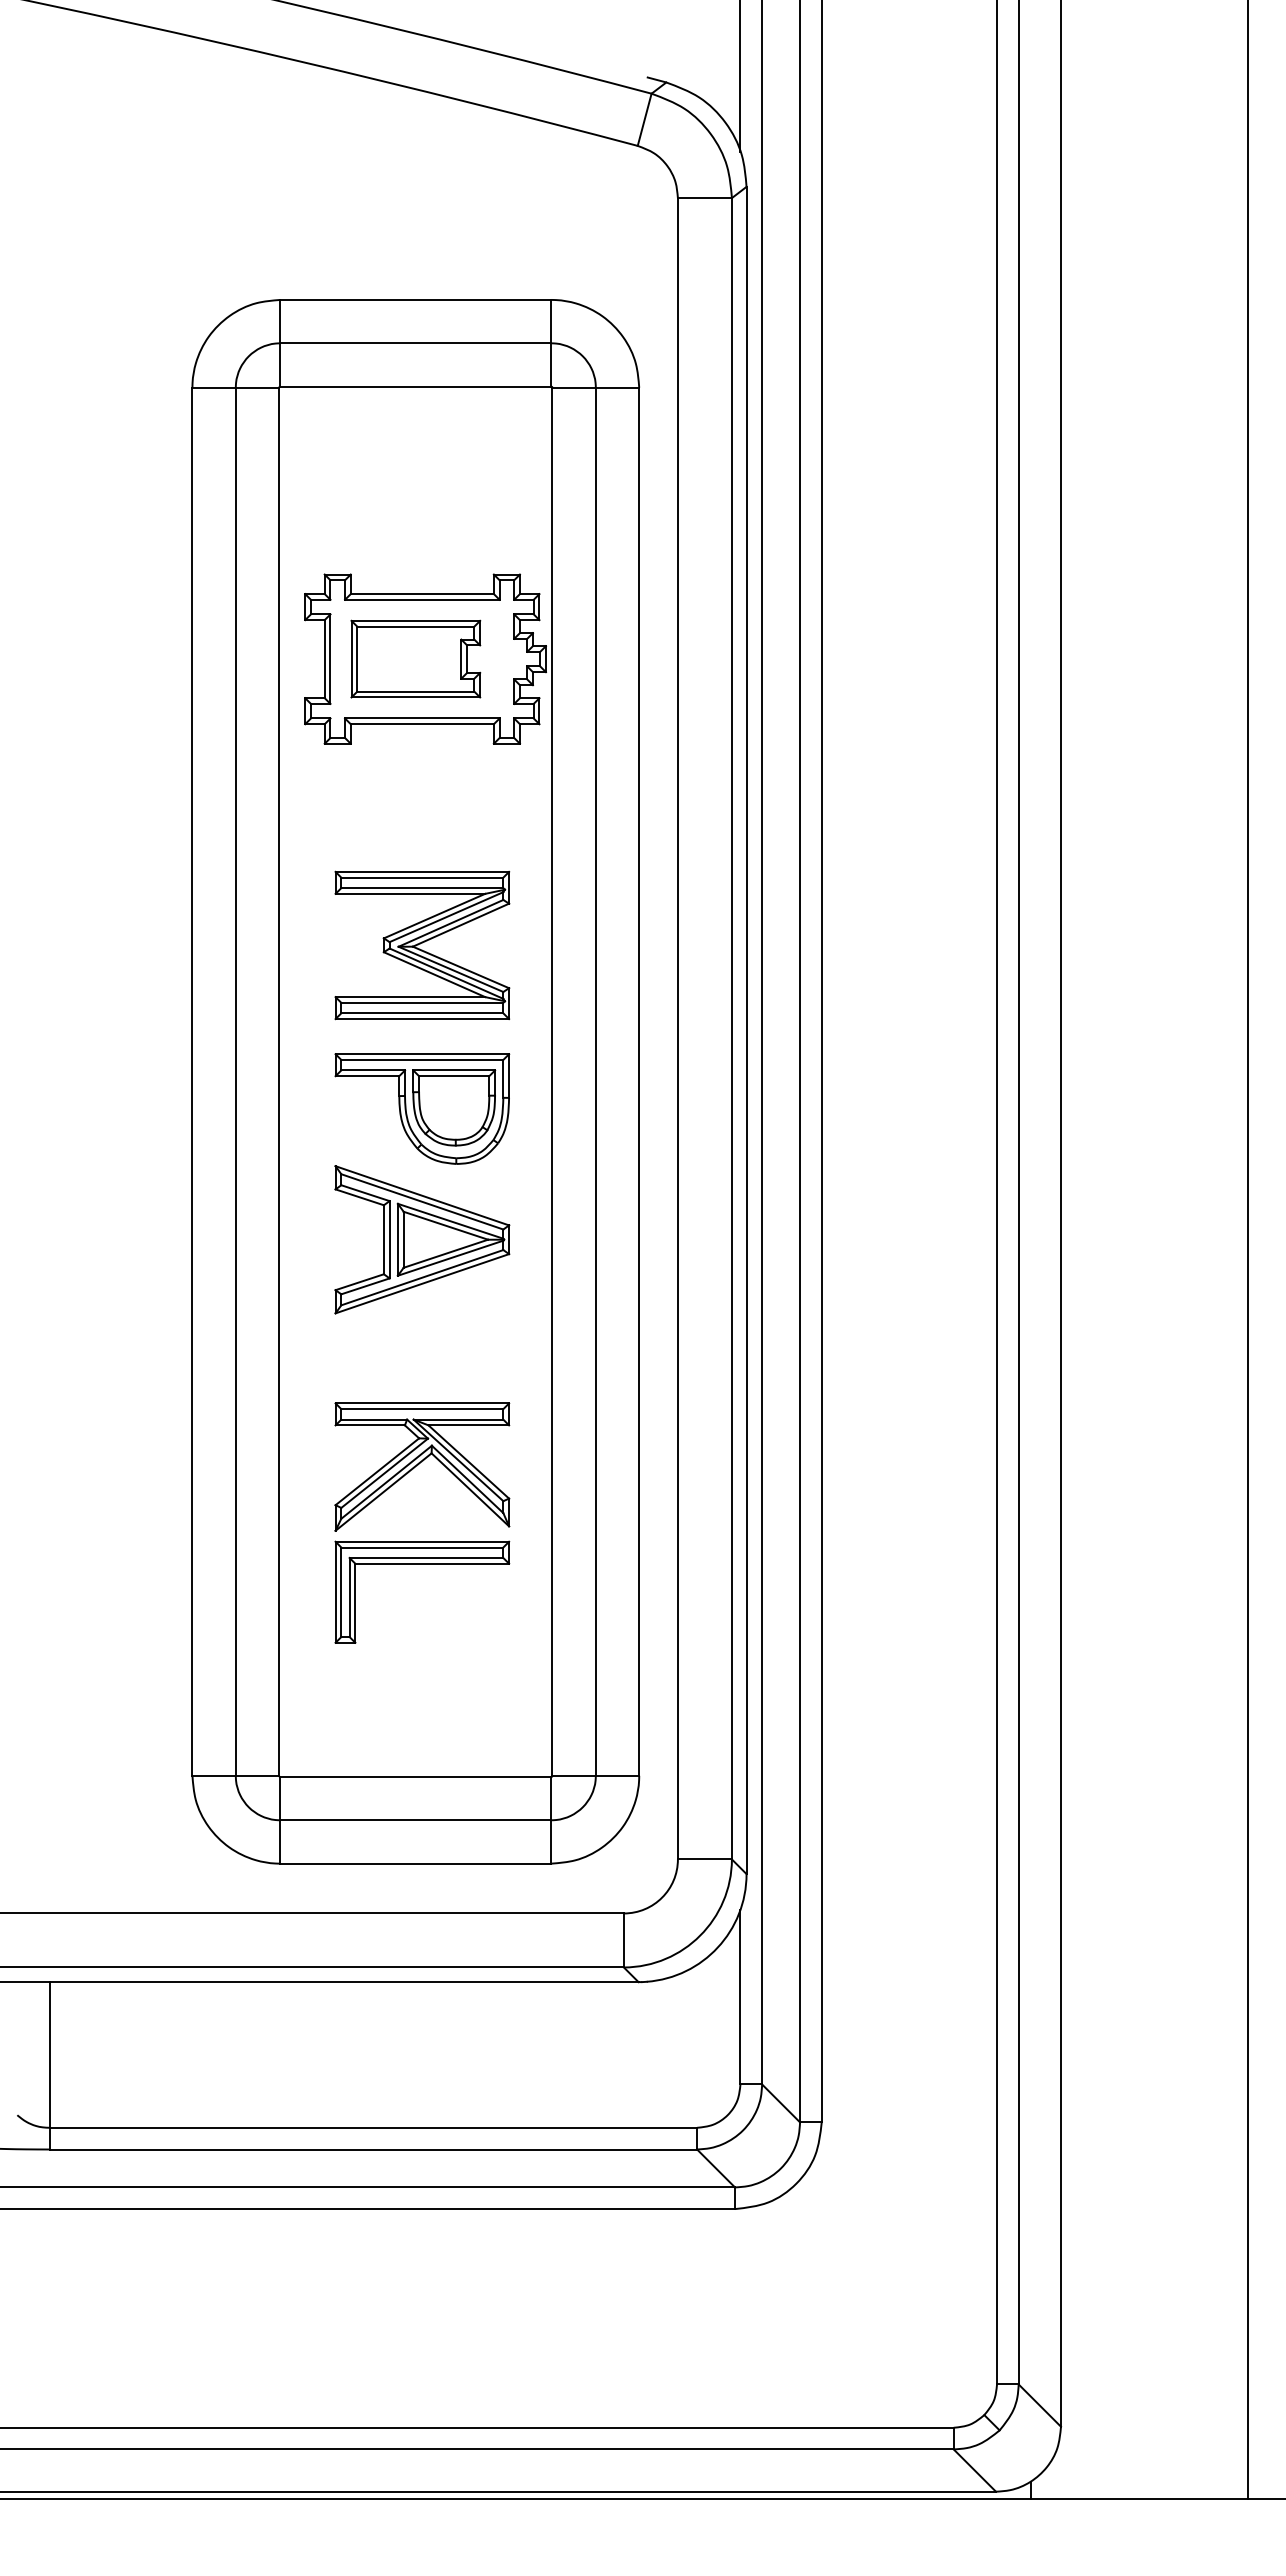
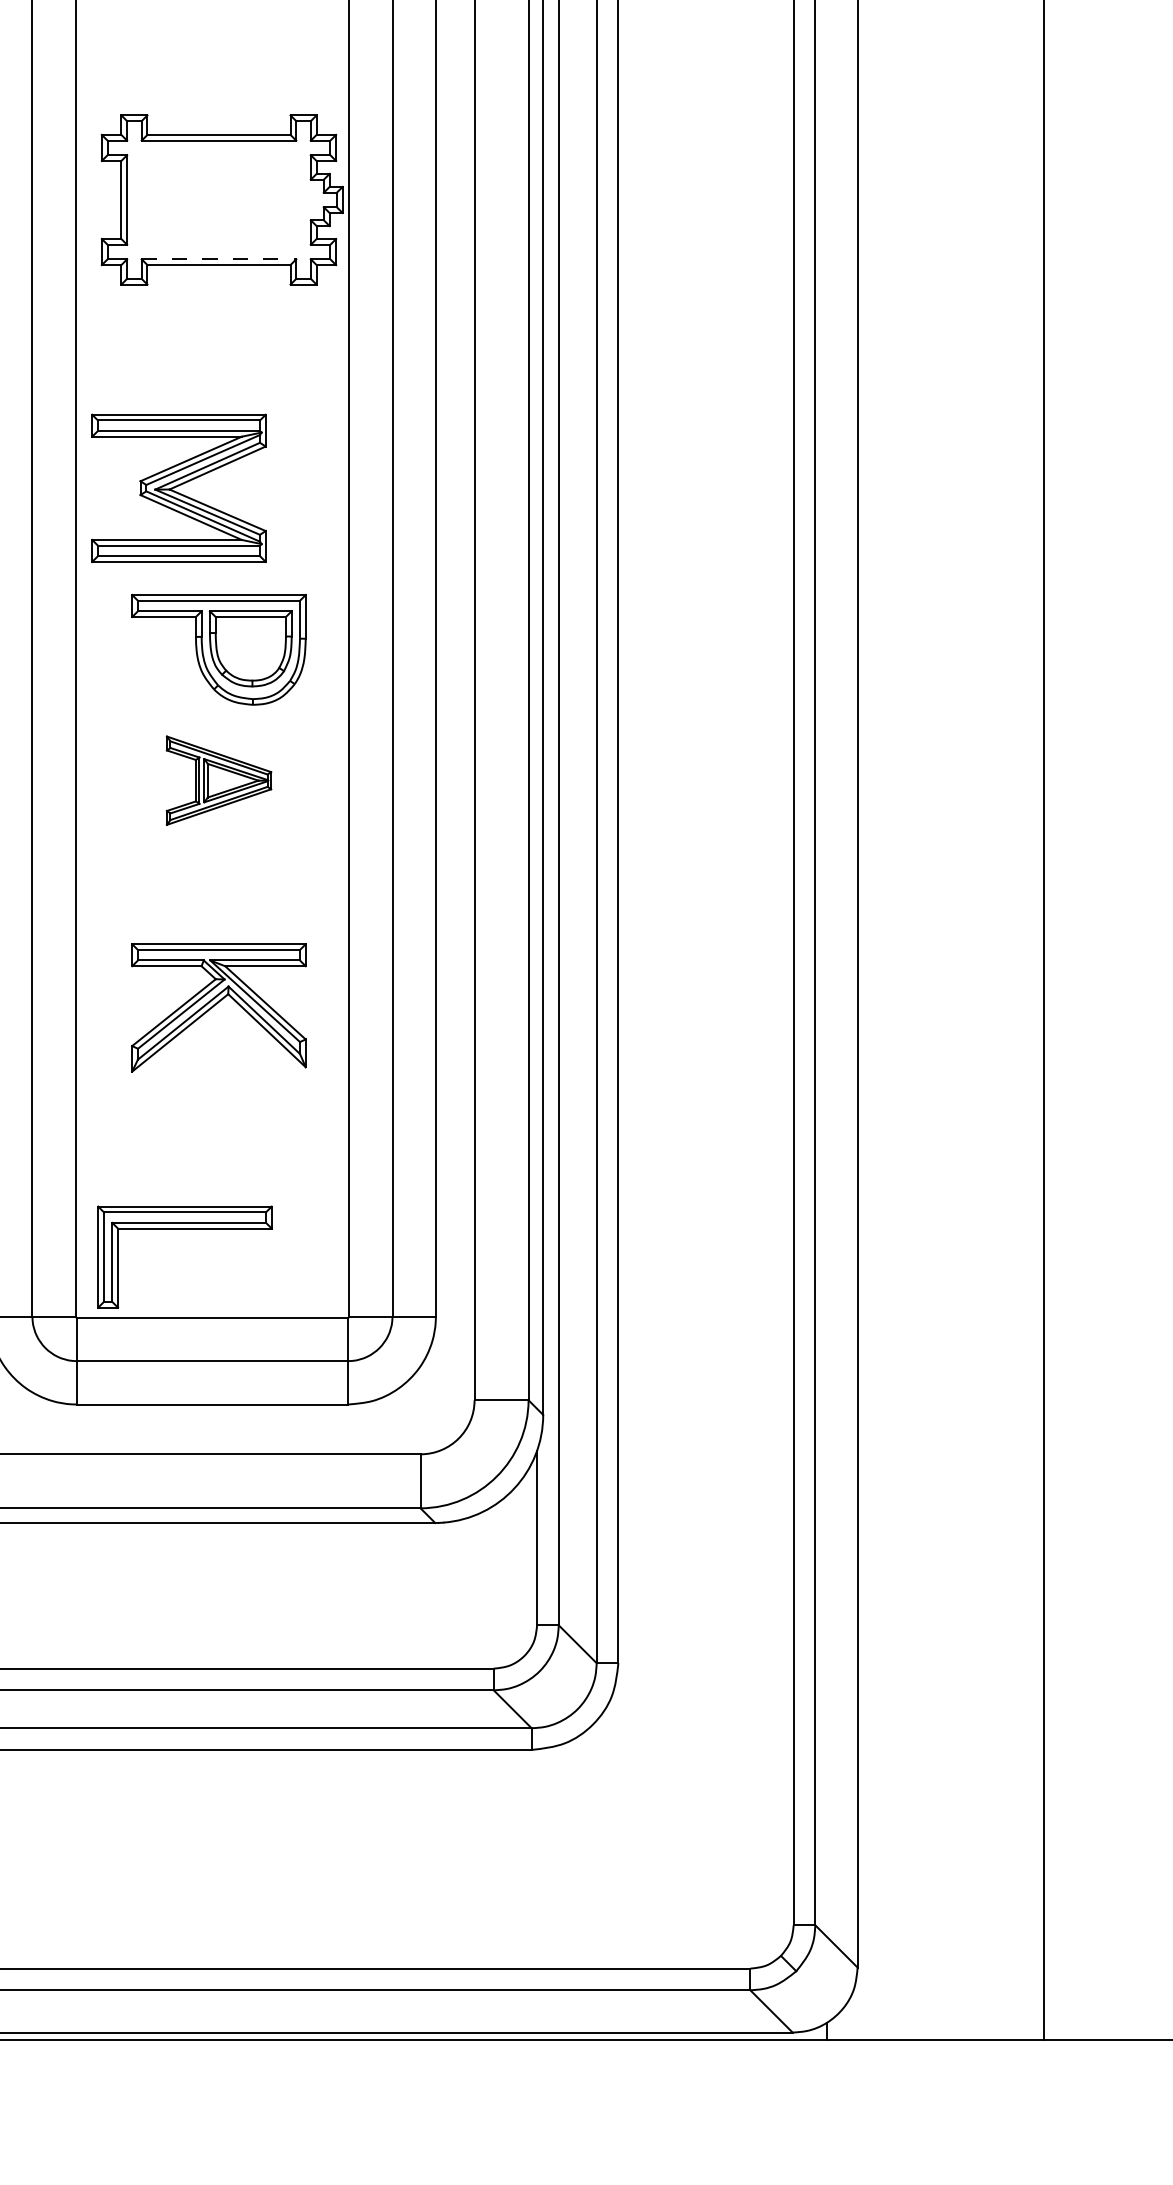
part: (415, 658) -> (212, 199), removed
line: (422, 718) -> (219, 259), solid -> dashed
part: (422, 945) -> (179, 488), moved
part: (422, 1239) -> (219, 780), size x0.6
part: (422, 1564) -> (185, 1229), moved

